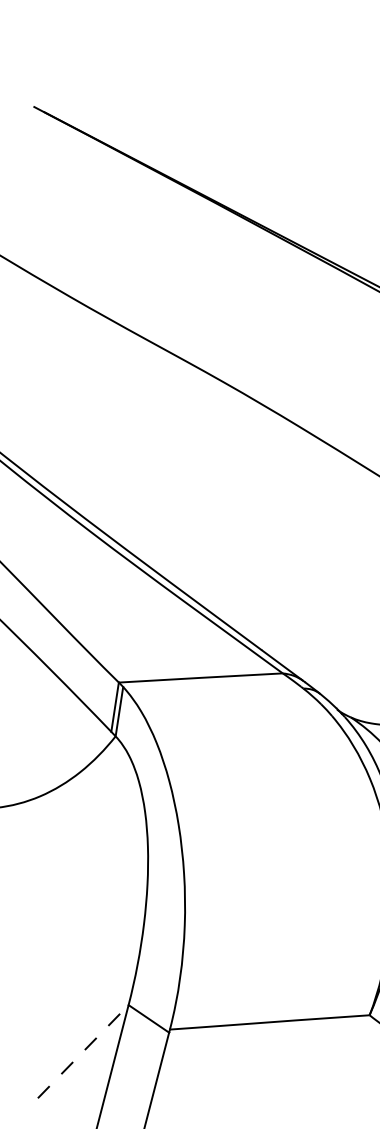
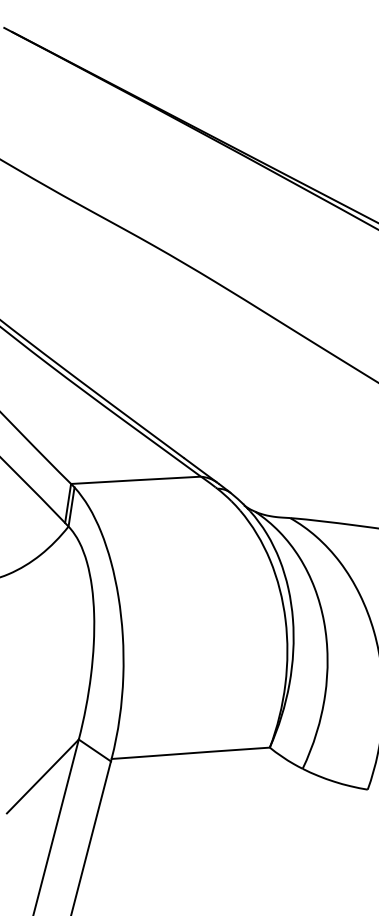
line: (82, 1051) -> (42, 776), dashed -> solid

